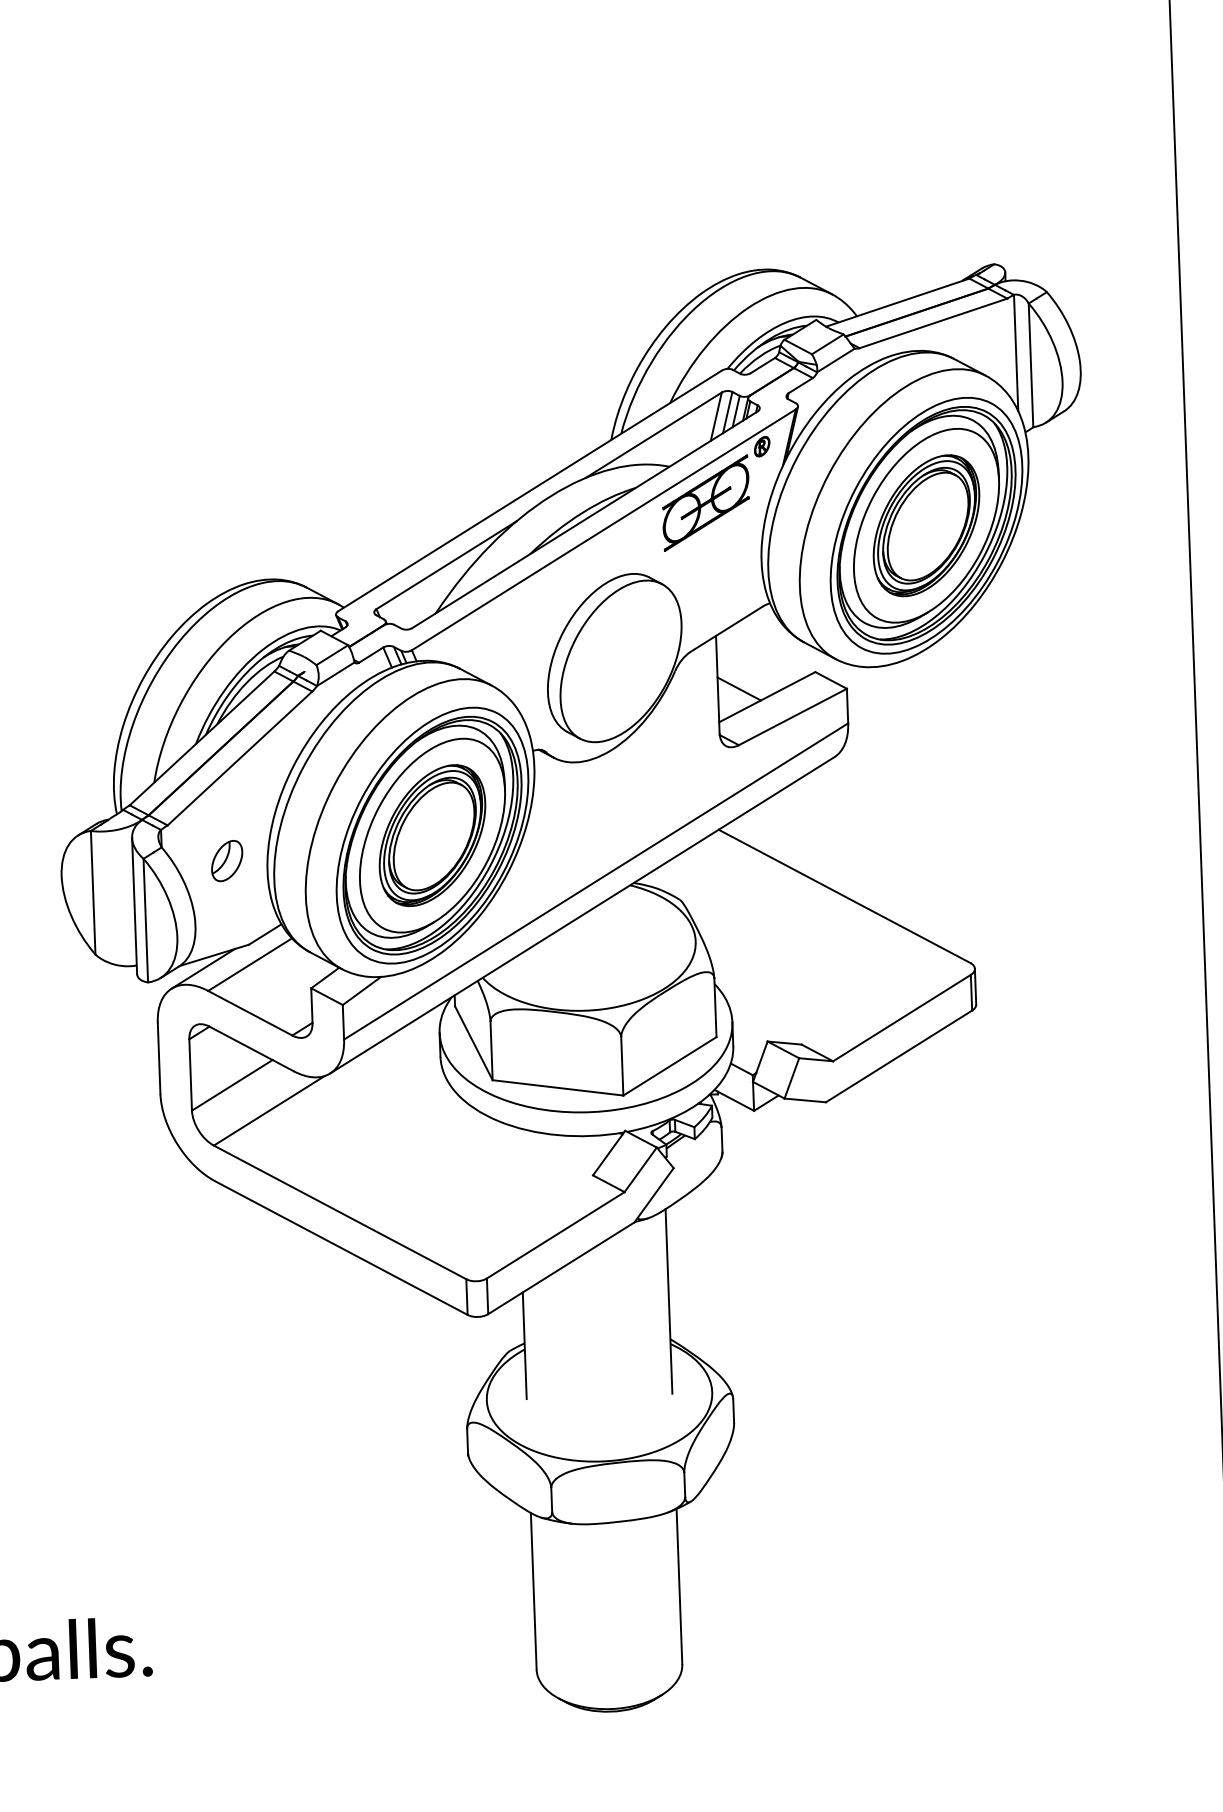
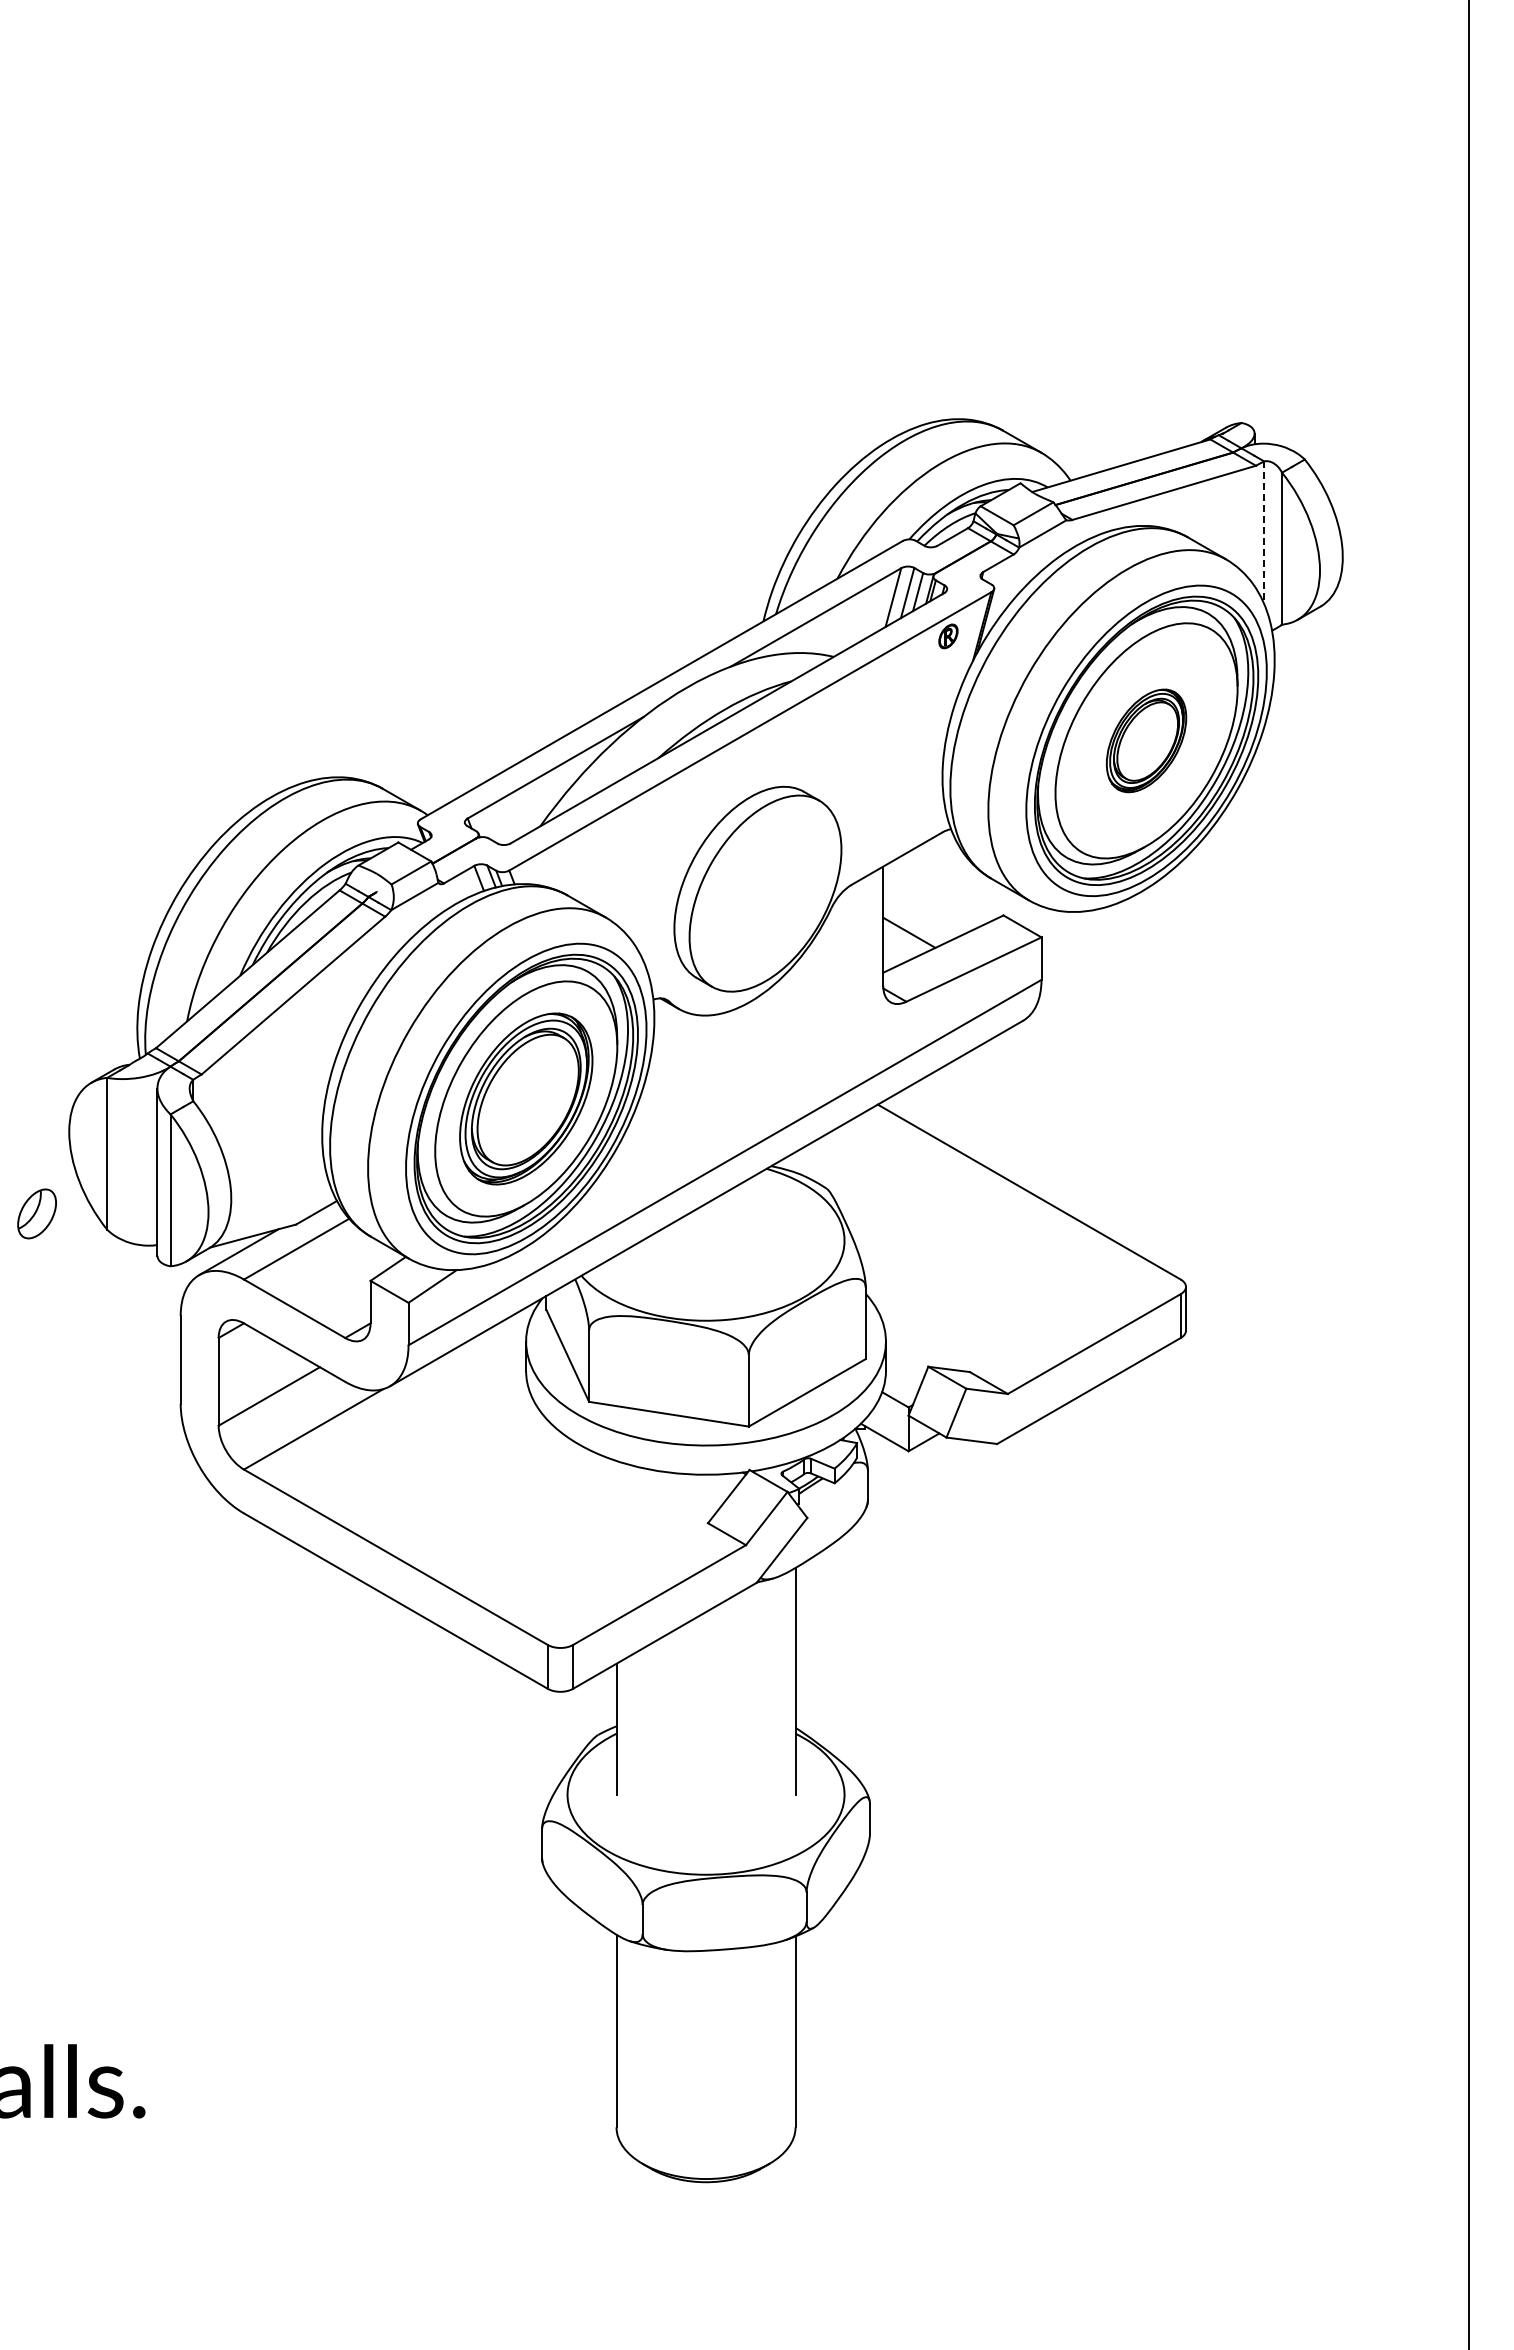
line: (1016, 353) -> (1264, 533), solid -> dashed
part: (705, 502) -> (876, 702), removed
part: (926, 525) -> (1146, 740), size x0.6
part: (226, 860) -> (36, 1213), moved

